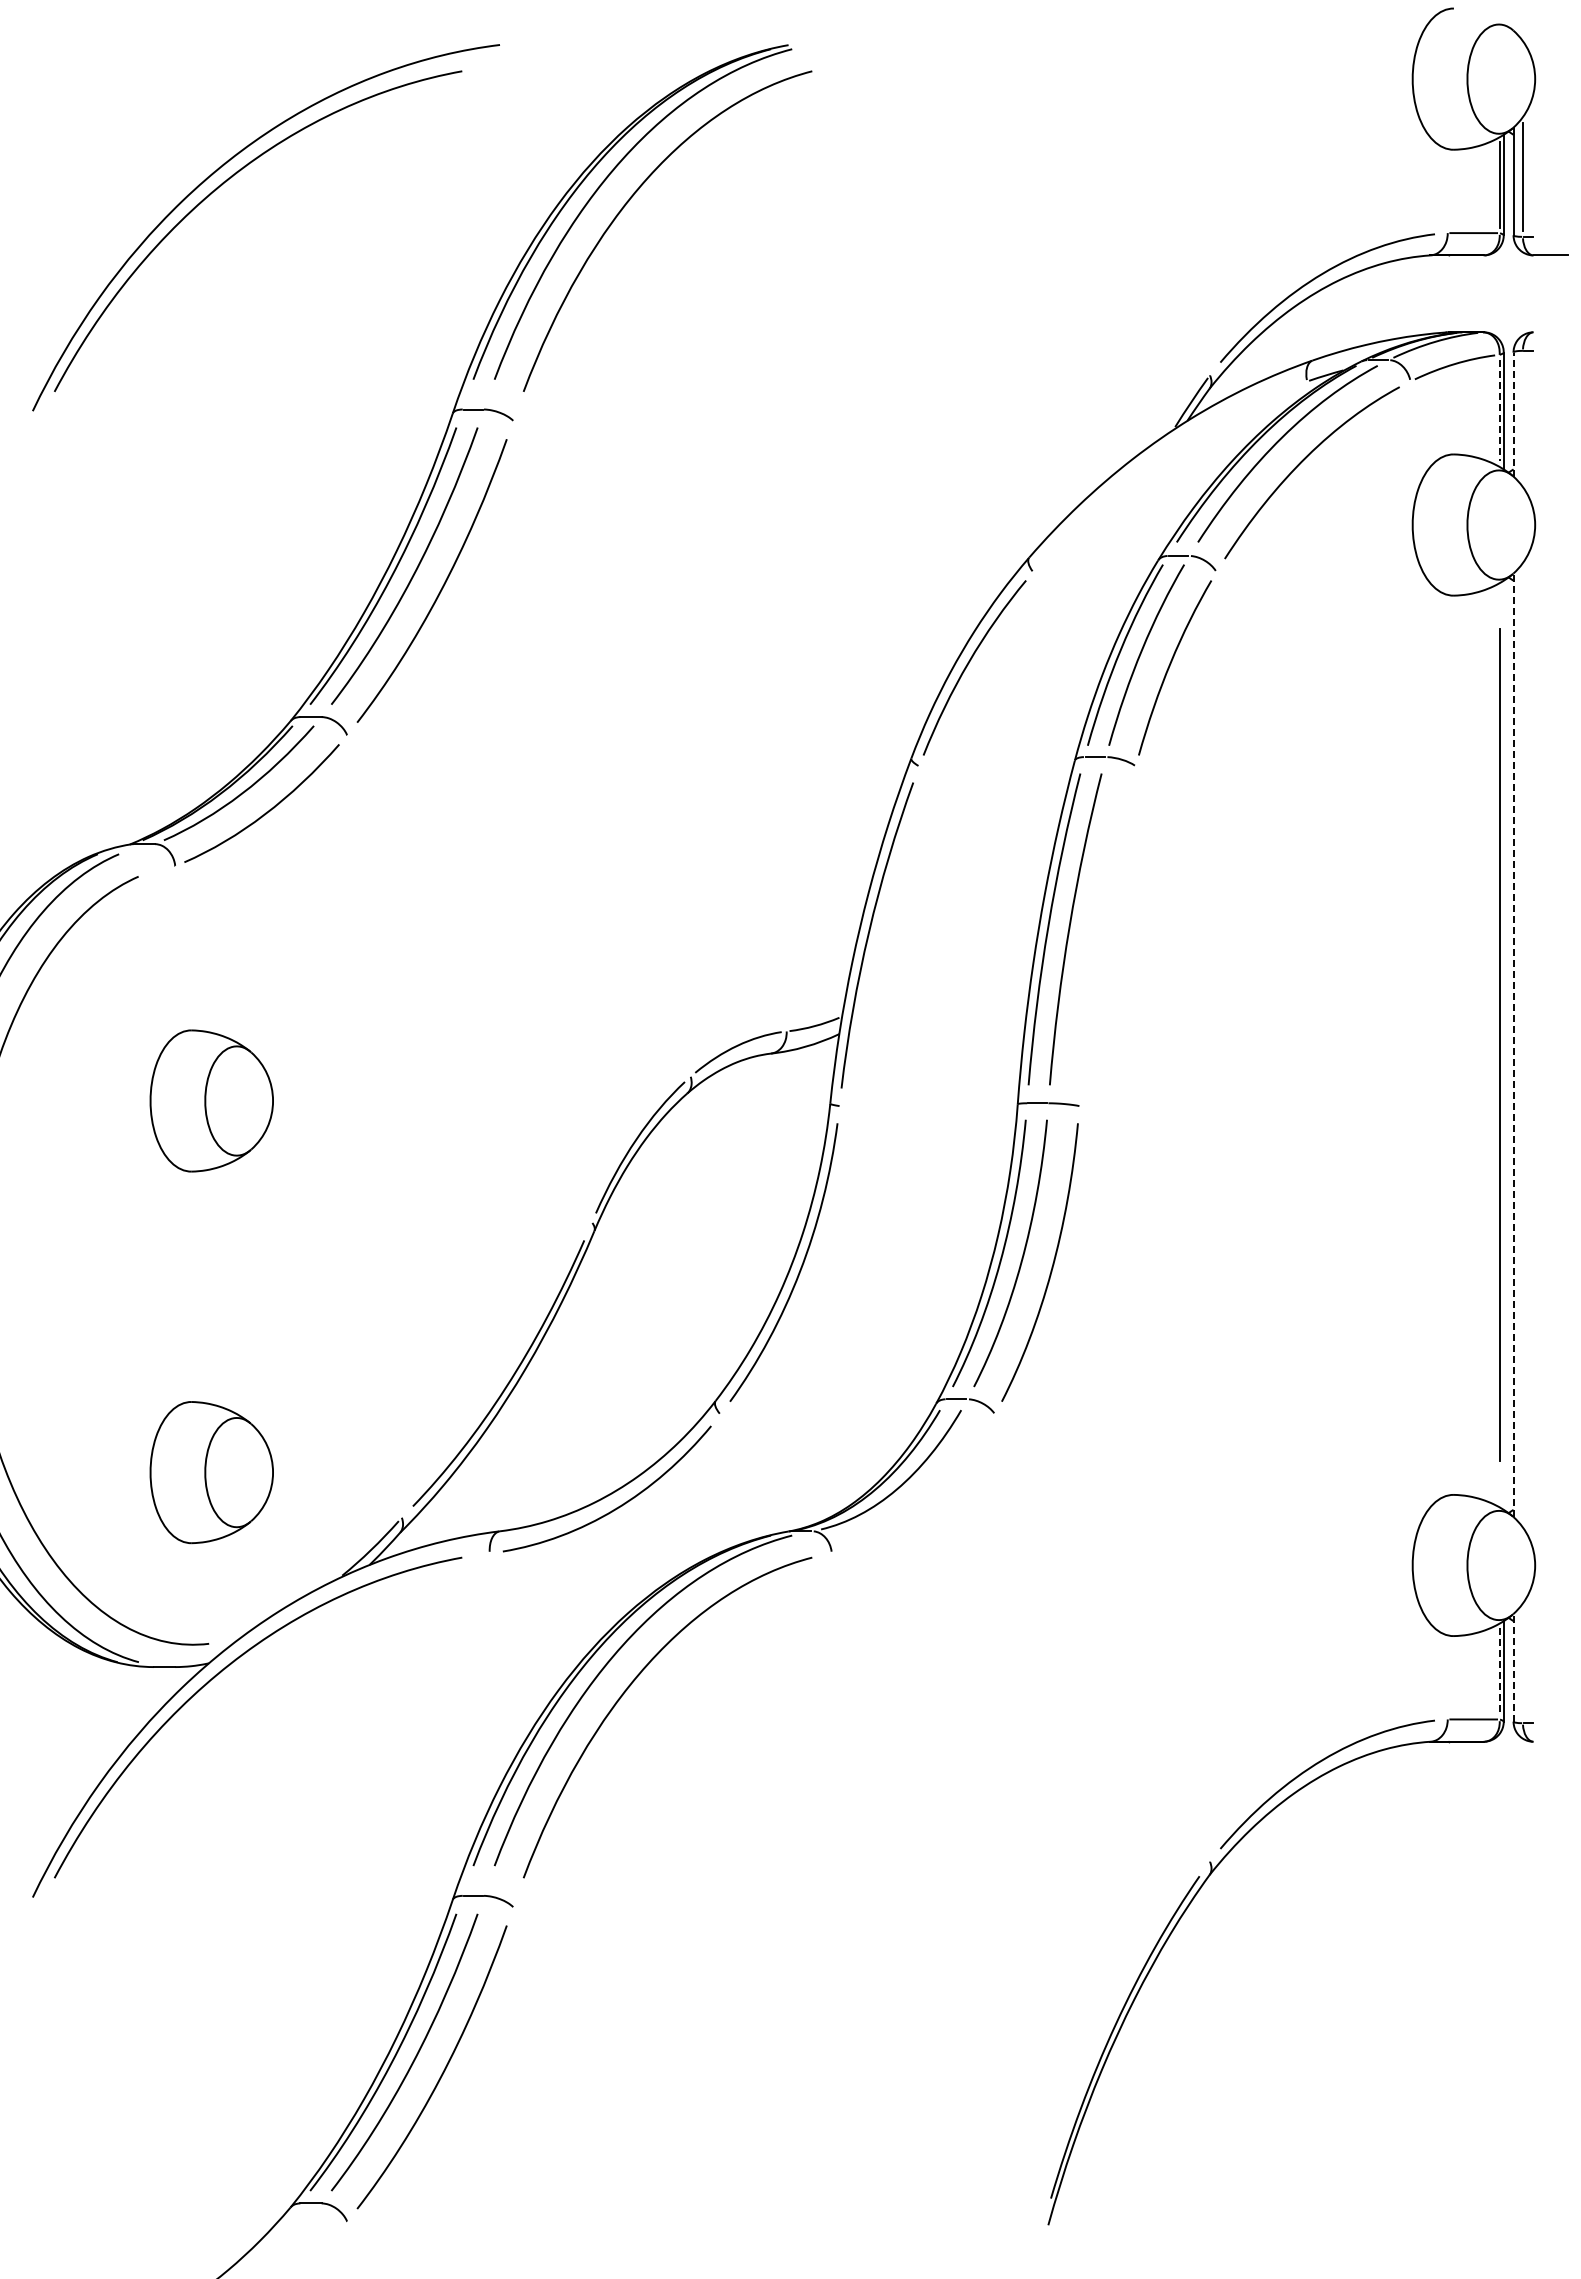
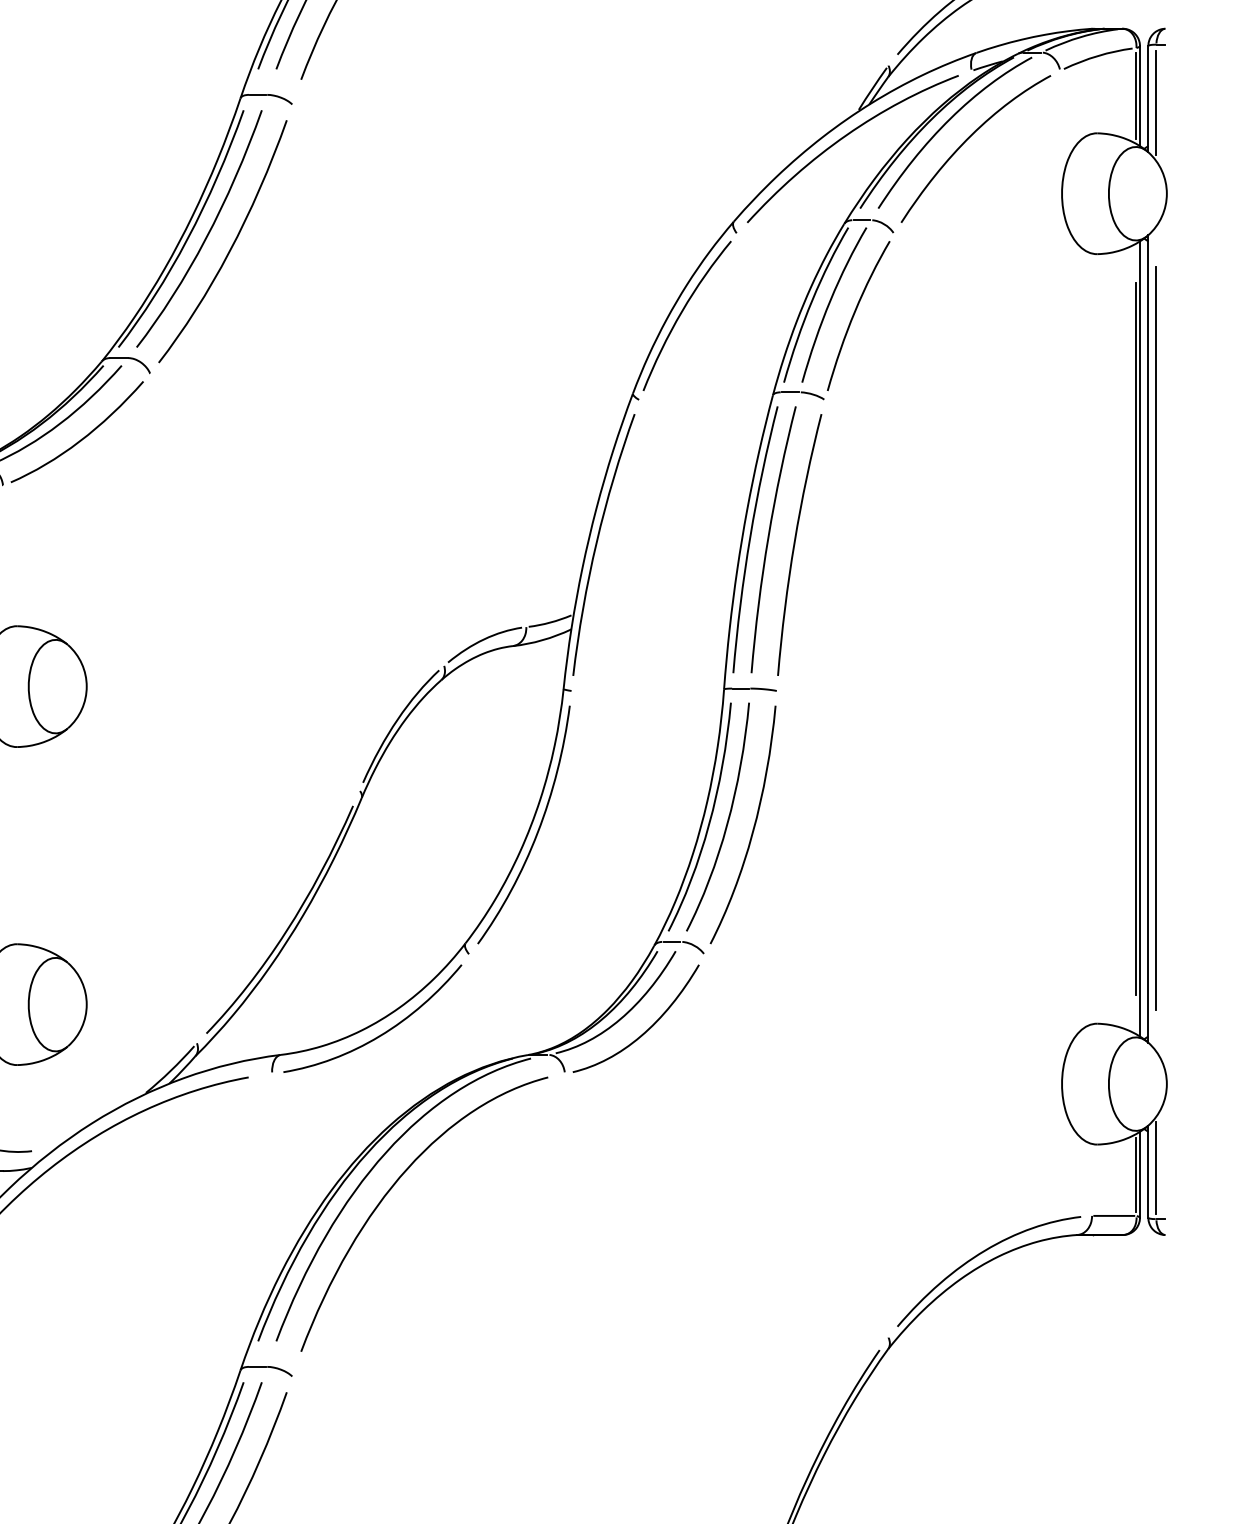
line: (1499, 411) -> (1136, 96), dashed -> solid
line: (1513, 414) -> (1148, 99), dashed -> solid
line: (1522, 418) -> (1156, 102), added
curve: (1160, 458) -> (846, 136), added
curve: (1101, 932) -> (795, 542), added
line: (1503, 1044) -> (1139, 638), added
line: (1513, 1045) -> (1148, 639), dashed -> solid
line: (1522, 1045) -> (1156, 639), added
curve: (928, 1501) -> (647, 1029), added
line: (1522, 1663) -> (1156, 1168), added
line: (1513, 1667) -> (1148, 1171), dashed -> solid
line: (1499, 1672) -> (1136, 1175), dashed -> solid

